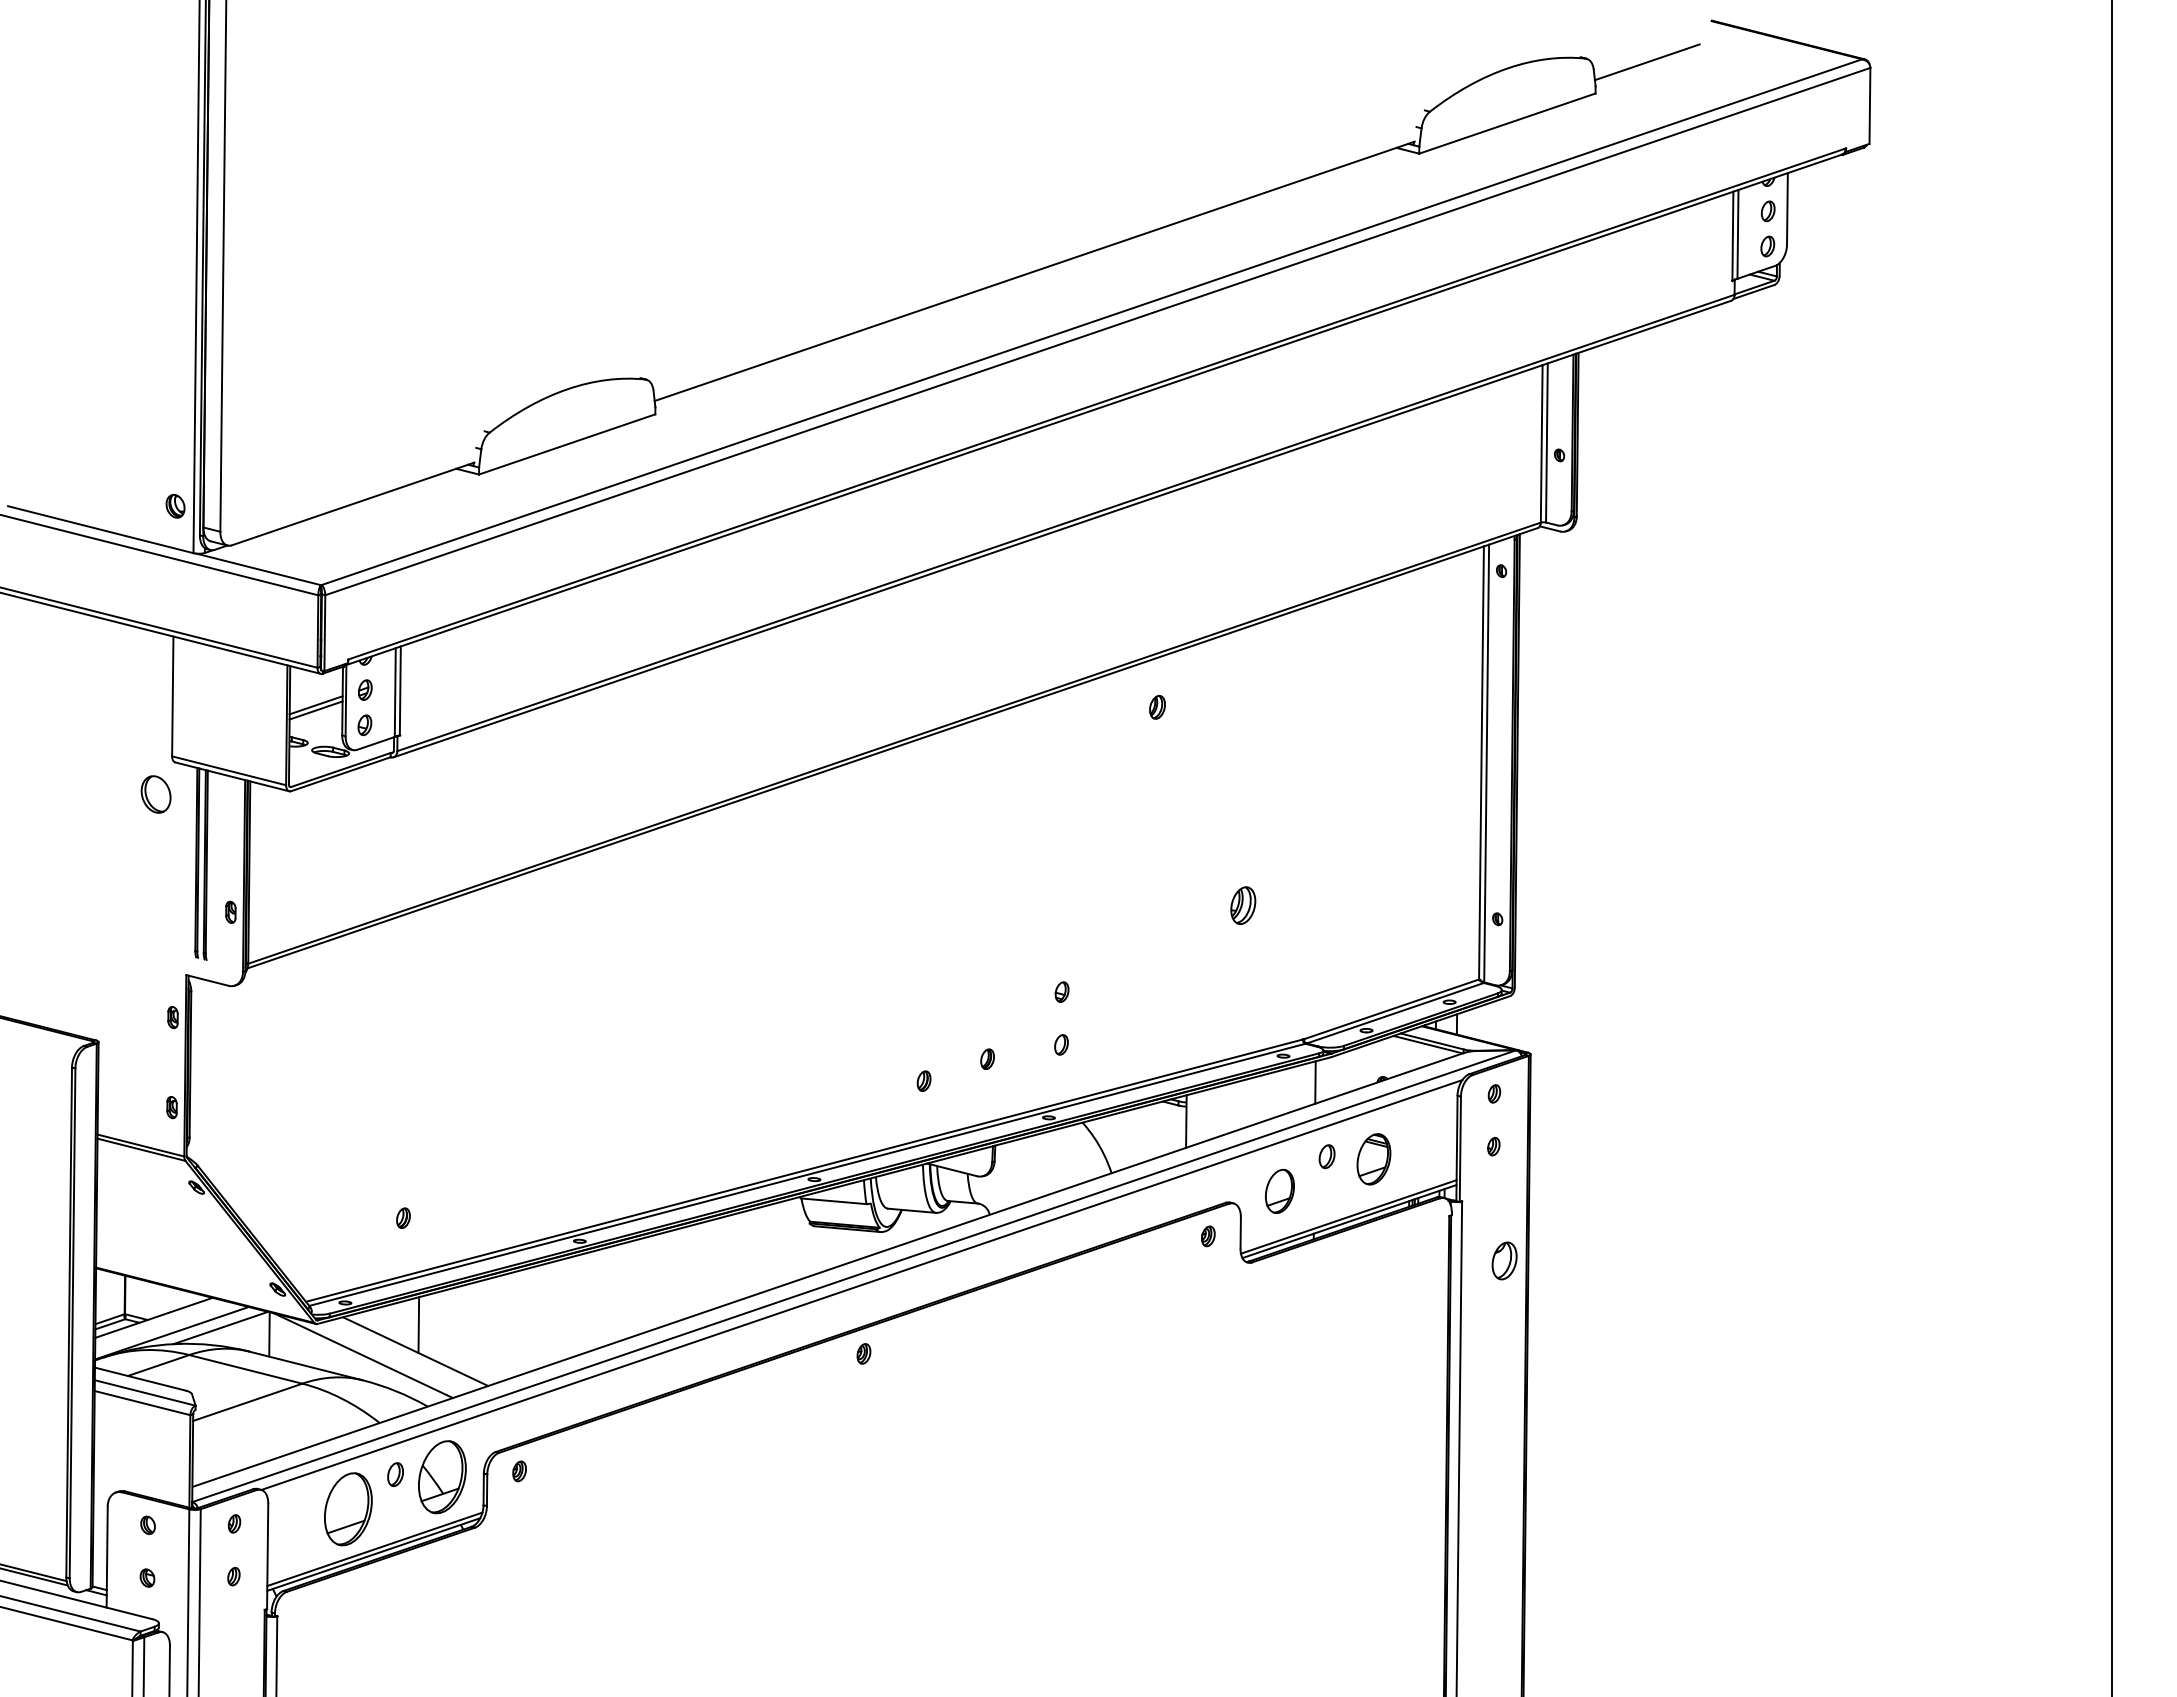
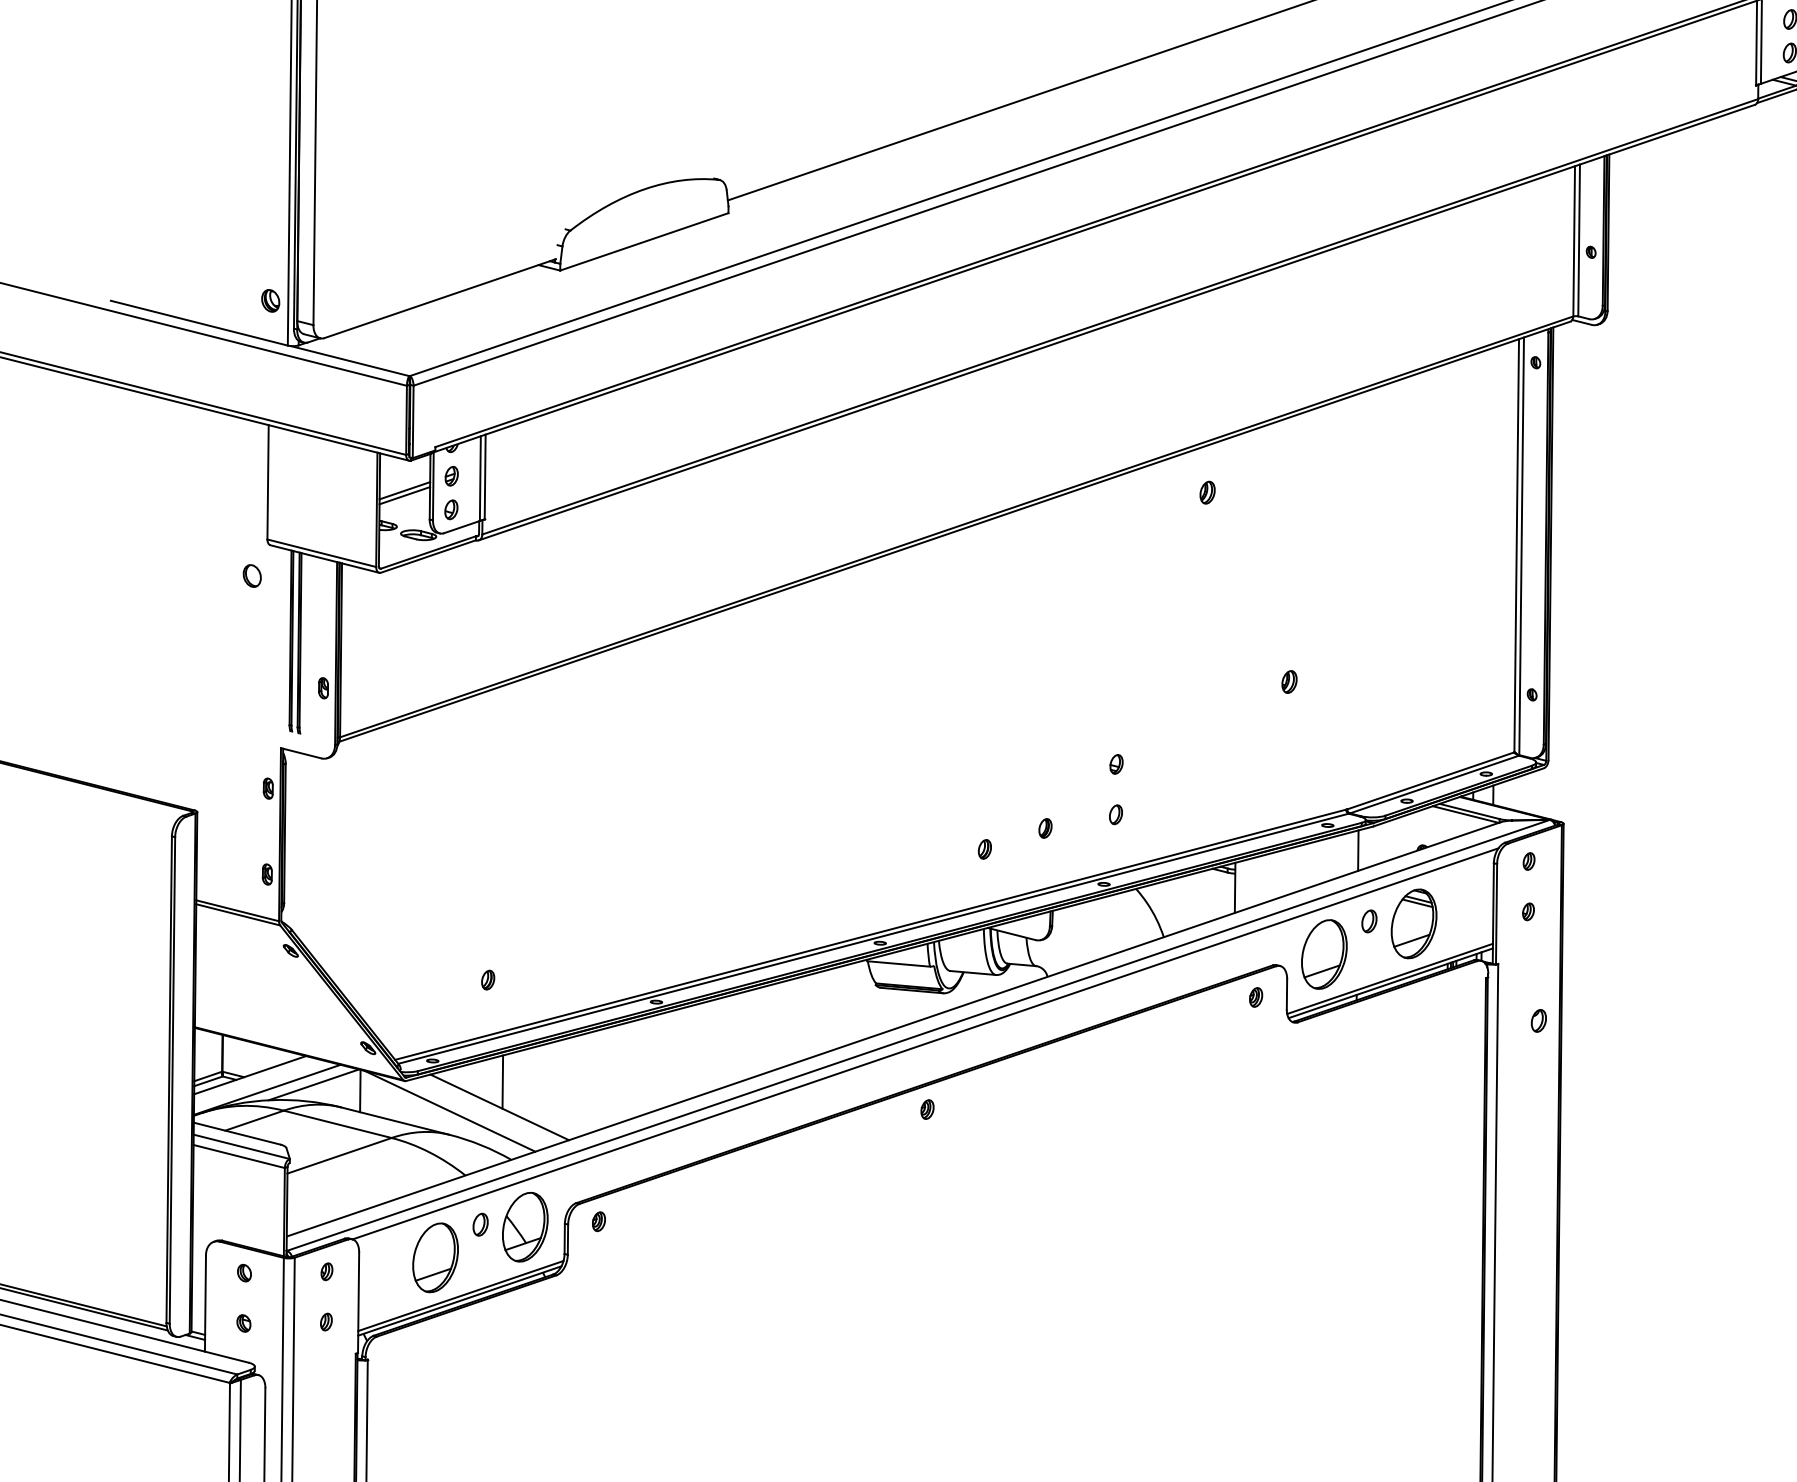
part: (156, 794) -> (252, 575), size x0.62
part: (1243, 905) -> (1289, 681), size x0.62
part: (1373, 1159) -> (1413, 924), size x1.43
part: (1279, 1191) -> (1323, 954), size x1.67
part: (1504, 1260) -> (1538, 1020), size x0.62

